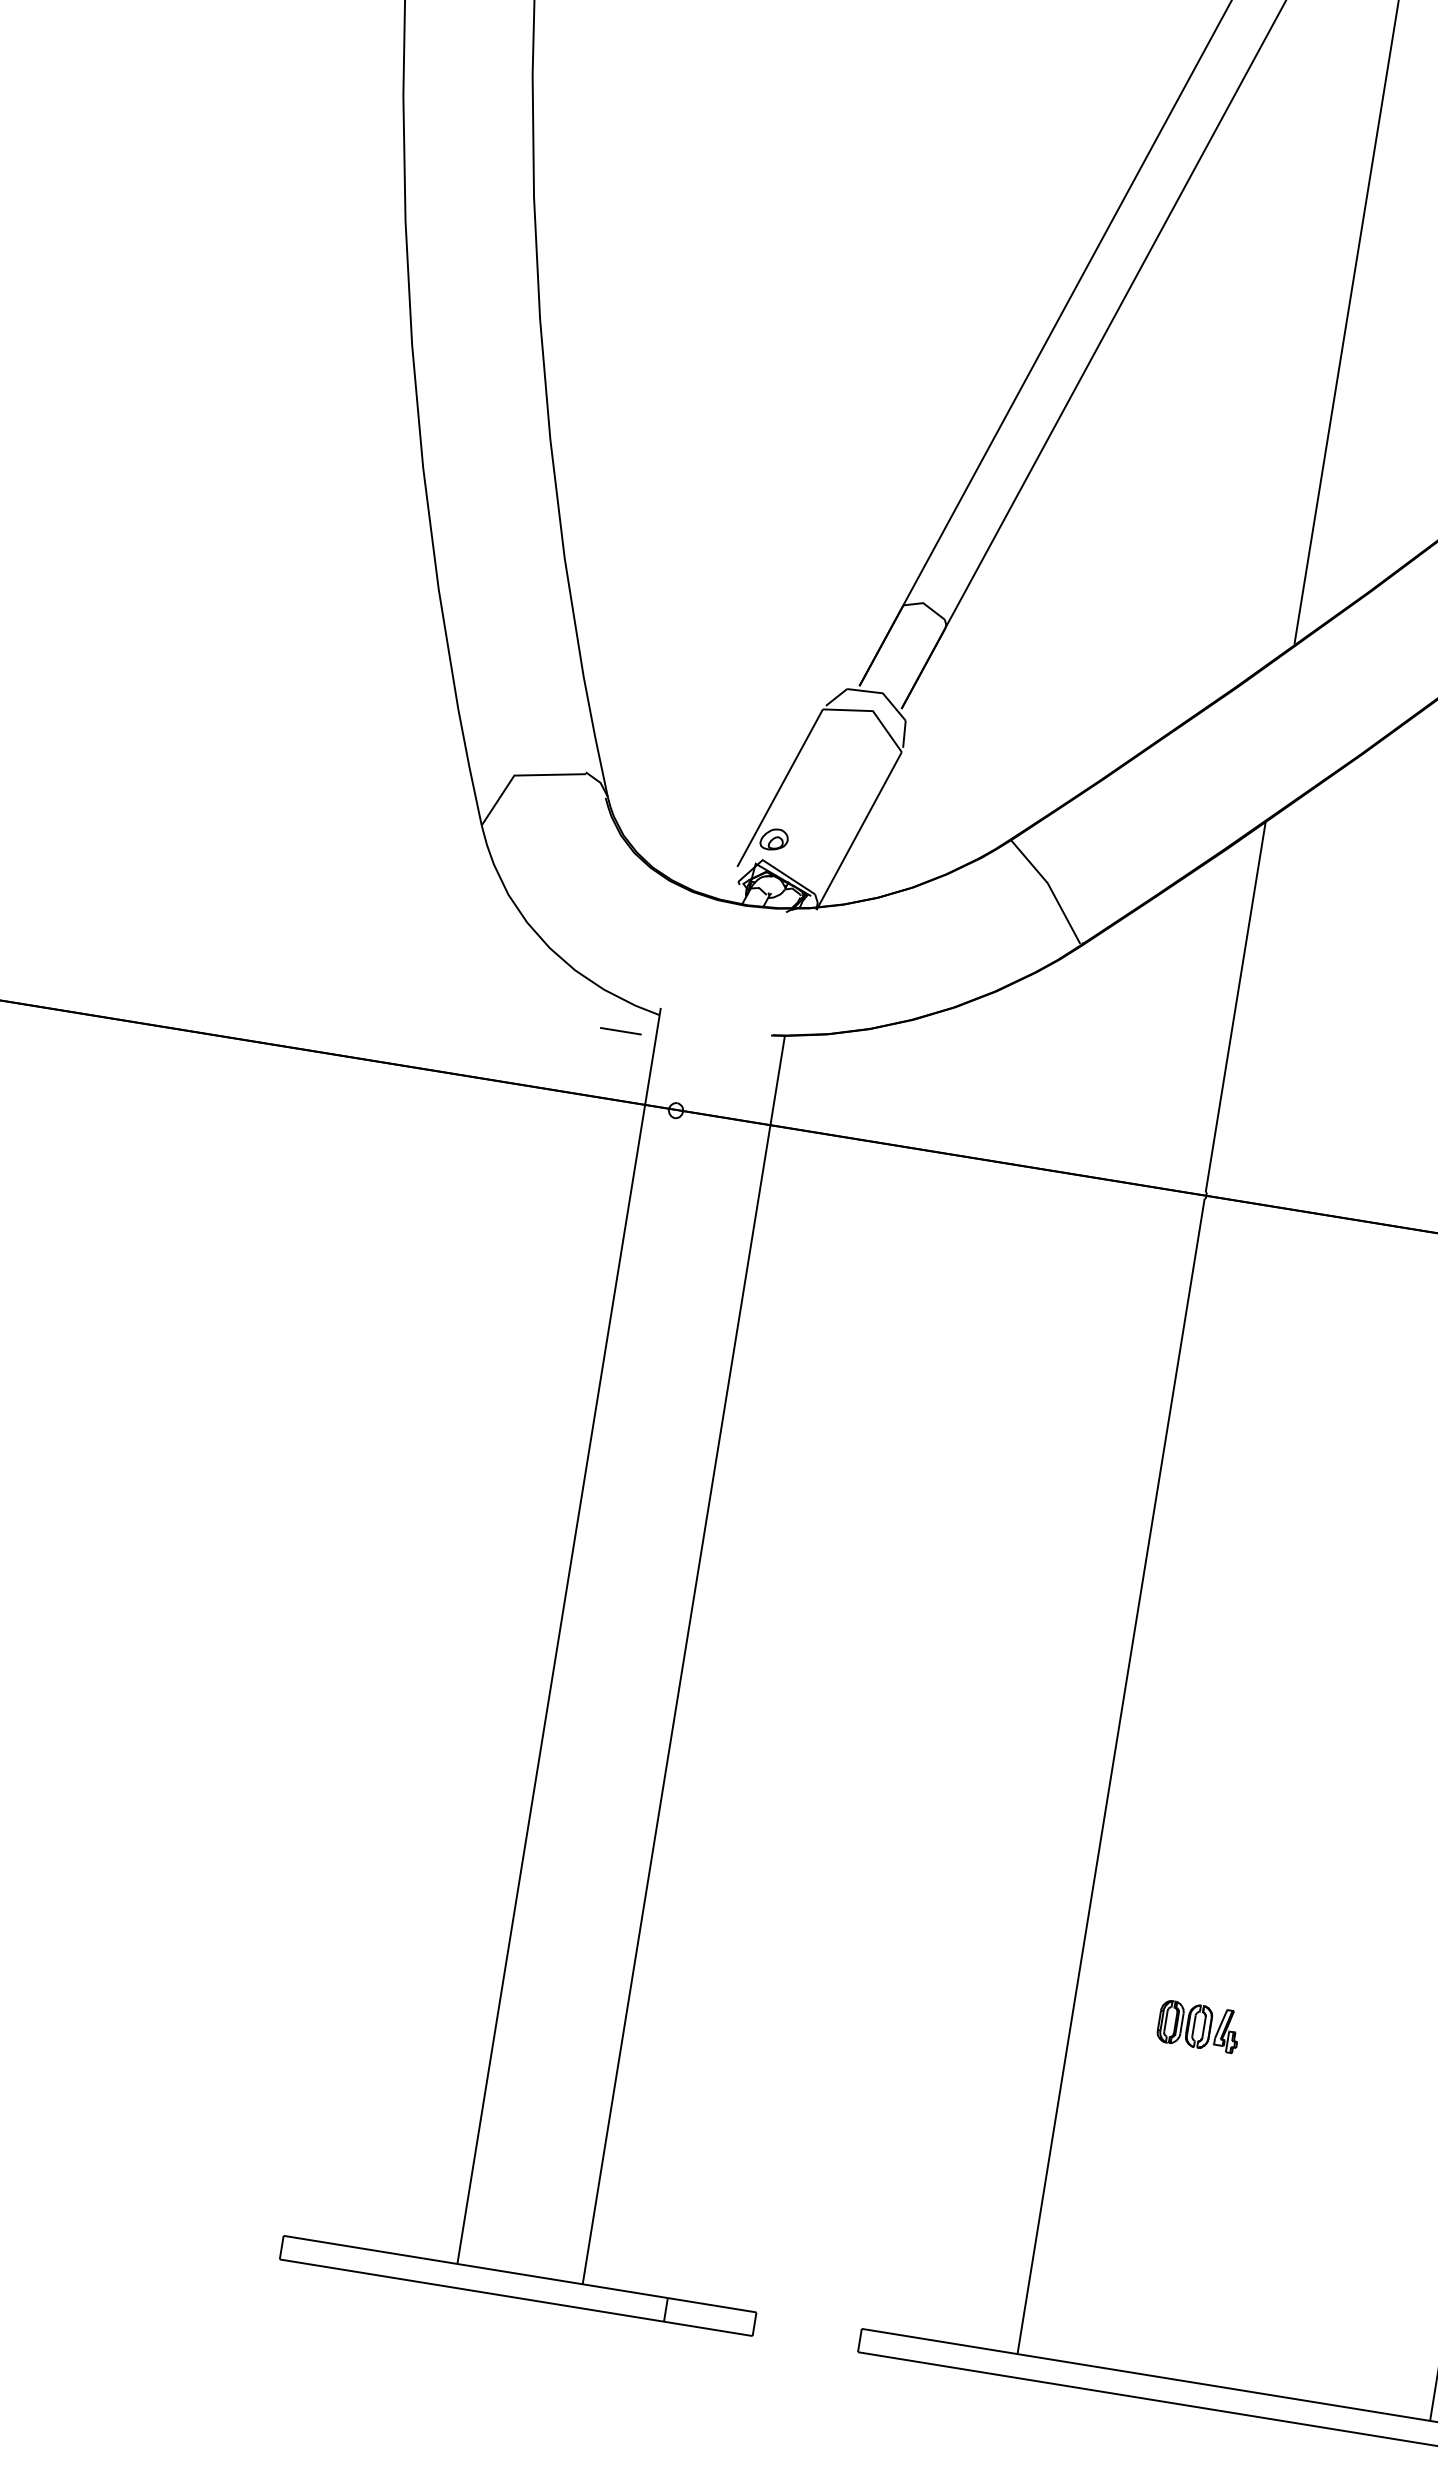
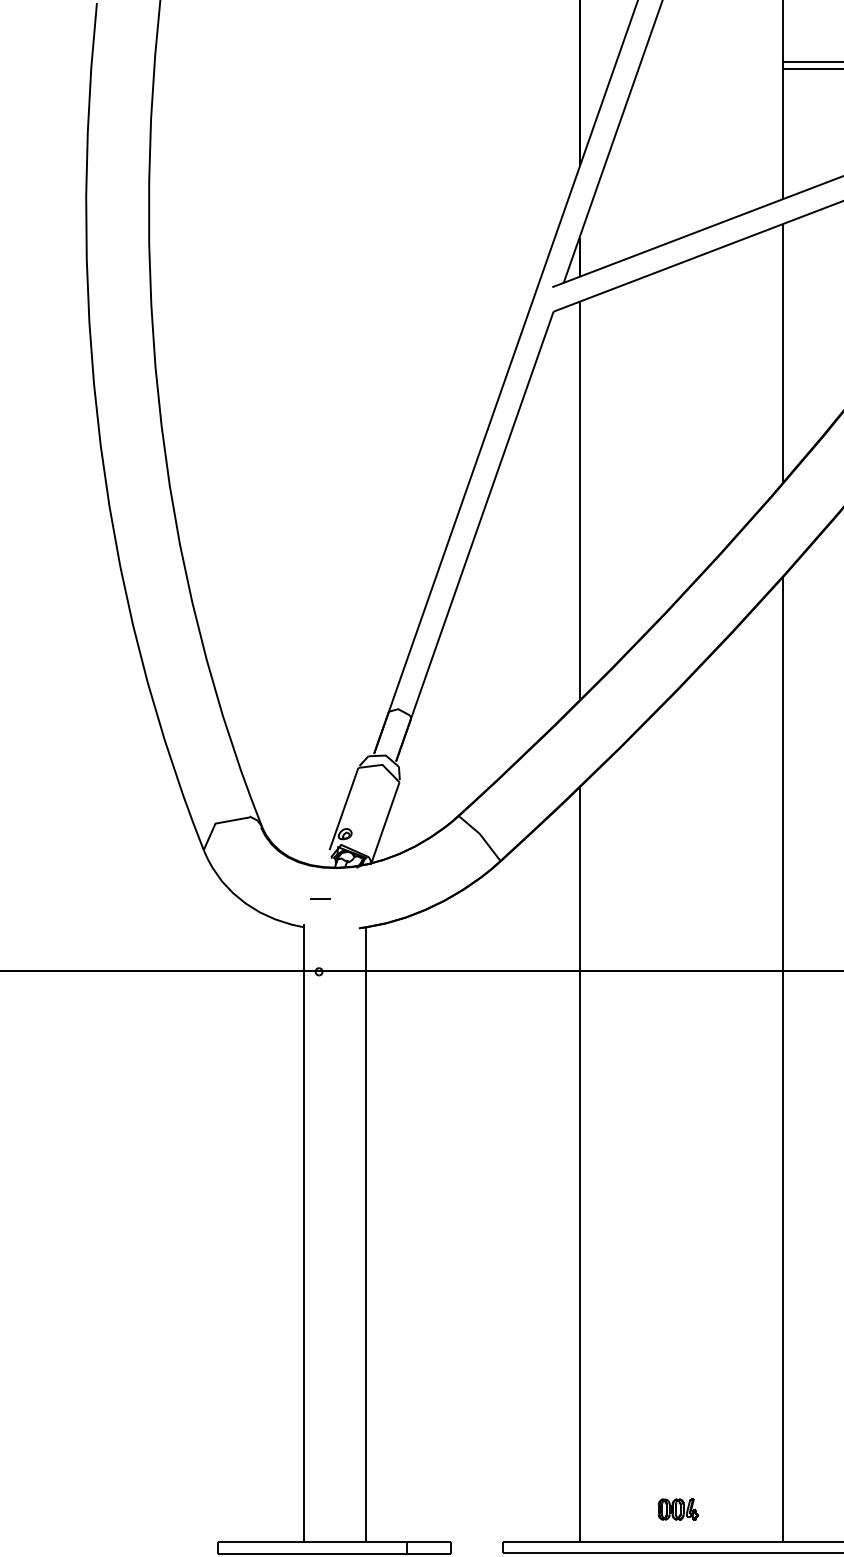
line: (621, 1030) -> (320, 898), moved
part: (1197, 2026) -> (677, 1509), moved

